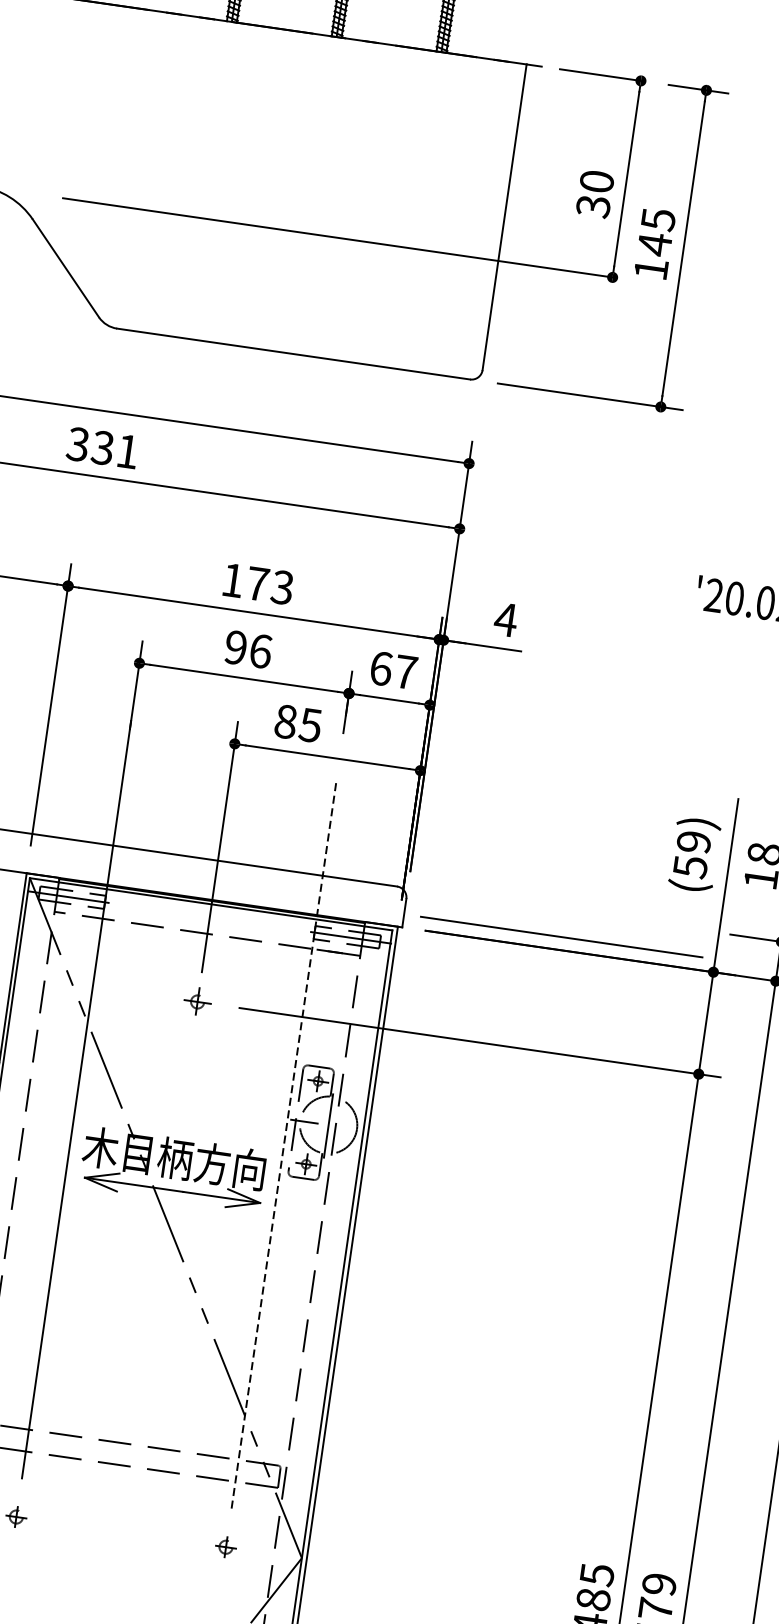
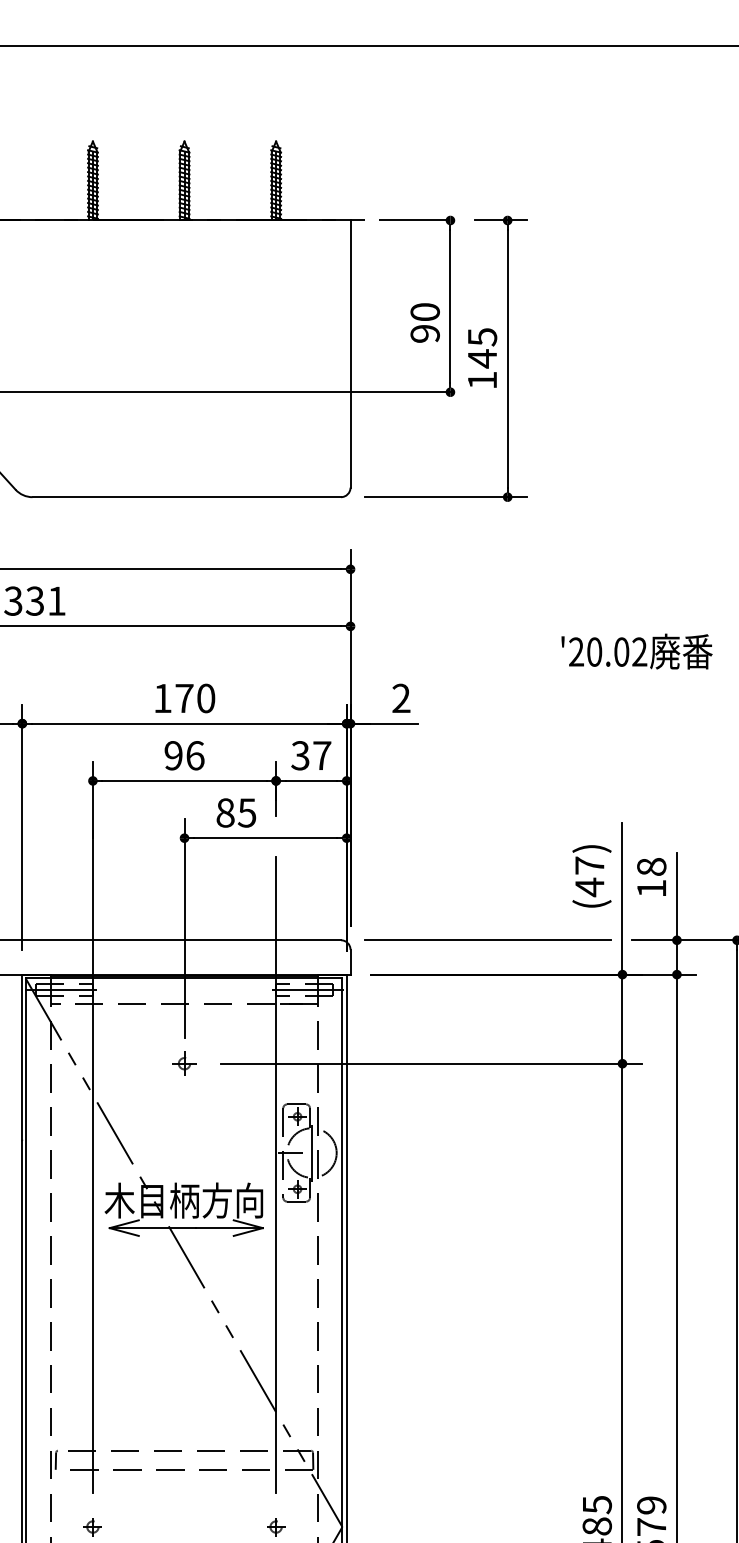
text: (592, 207) -> (424, 334), 30 -> 90
text: (281, 587) -> (205, 698), 173 -> 170
text: (506, 618) -> (401, 697), 4 -> 2
text: (381, 668) -> (300, 755), 67 -> 37
text: (691, 854) -> (589, 876), (59) -> (47)
line: (561, 936) -> (487, 939), moved
line: (284, 1143) -> (276, 1174), dashed -> solid

